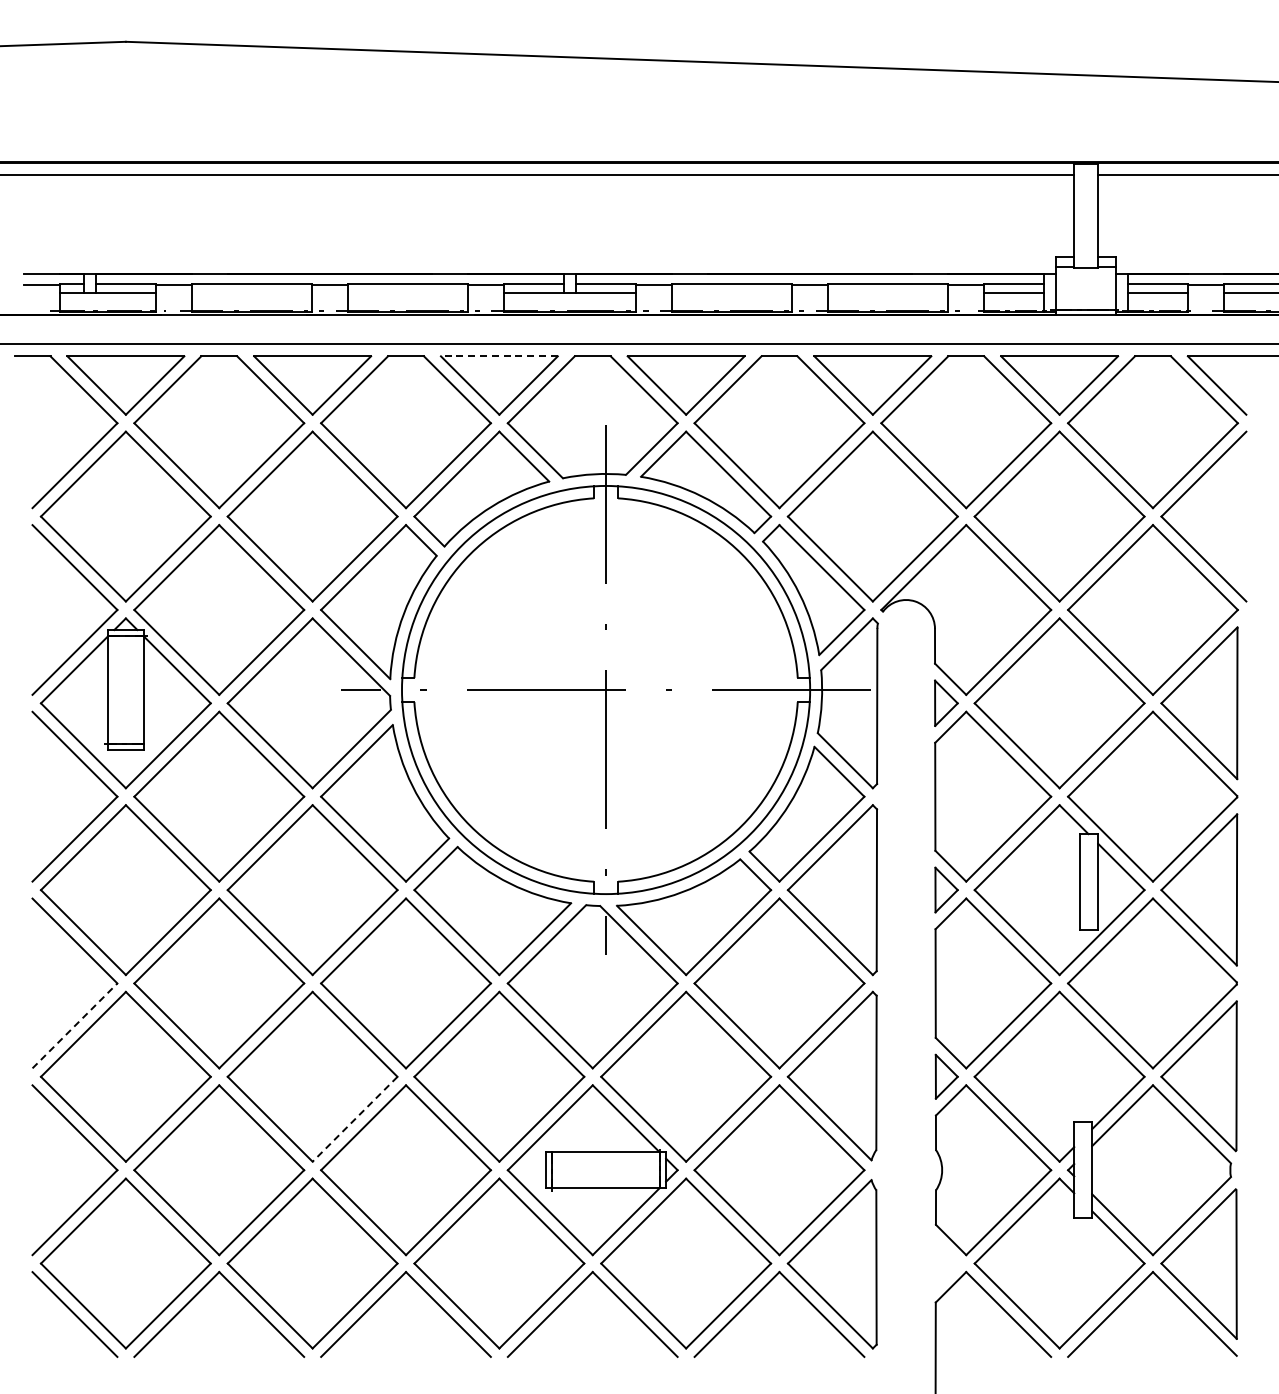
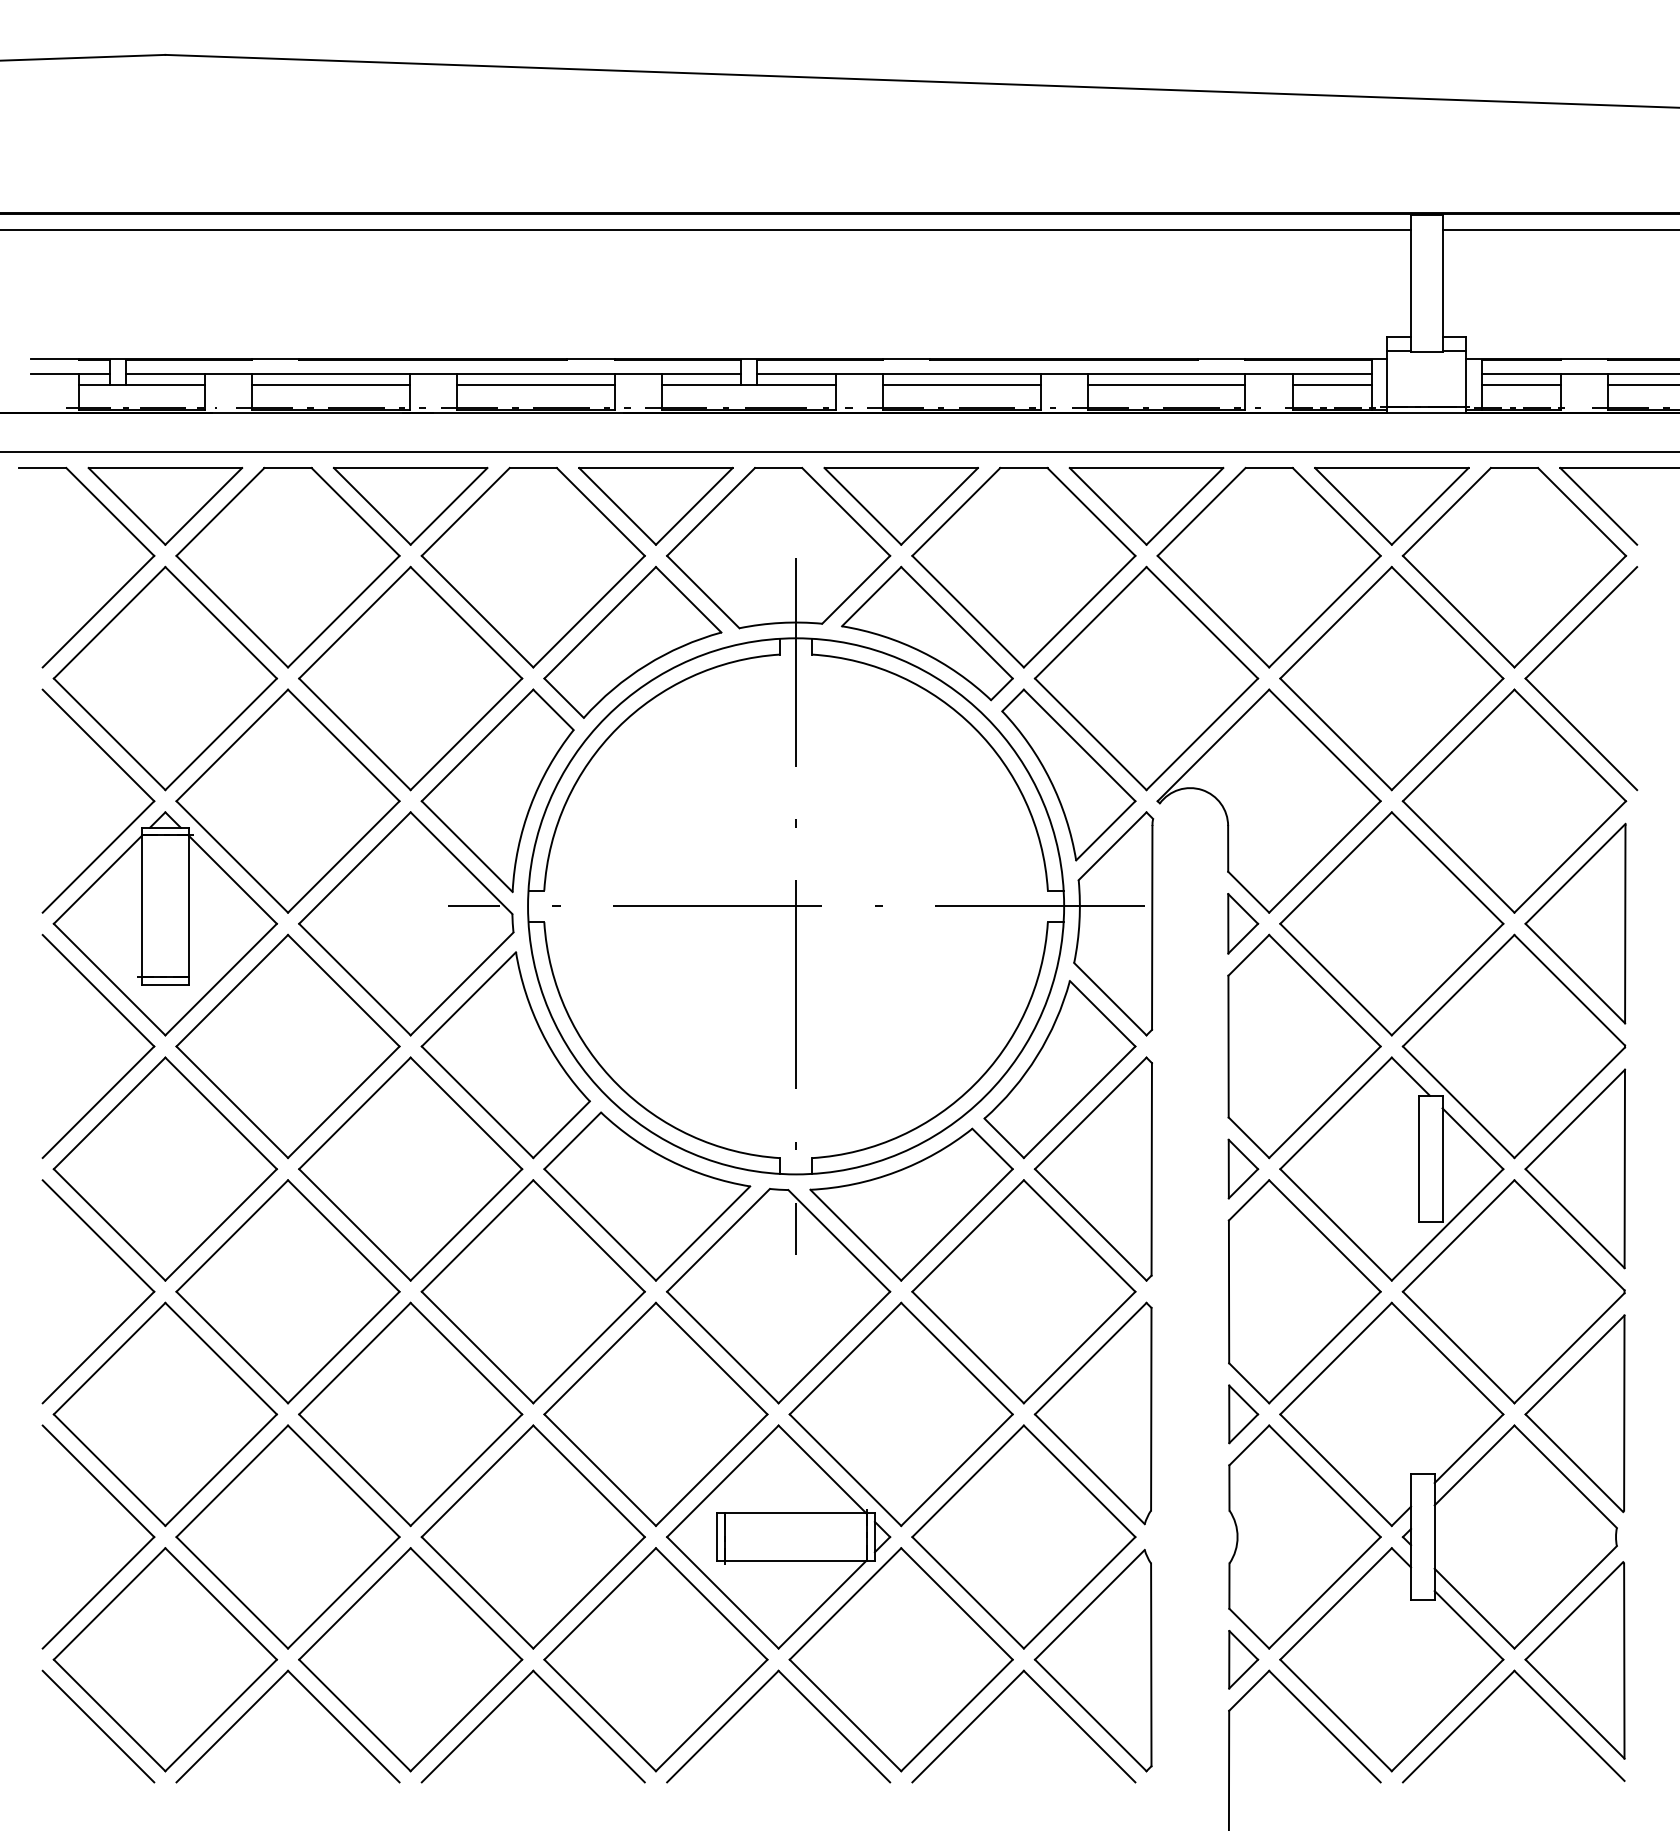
line: (251, 292) -> (330, 384), added
line: (407, 292) -> (535, 384), added
line: (732, 292) -> (962, 384), added
line: (888, 292) -> (1167, 384), added
line: (498, 356) -> (654, 468), dashed -> solid
line: (75, 1025) -> (99, 1346), dashed -> solid
line: (354, 1119) -> (465, 1470), dashed -> solid
part: (946, 1263) -> (1243, 1659), added

